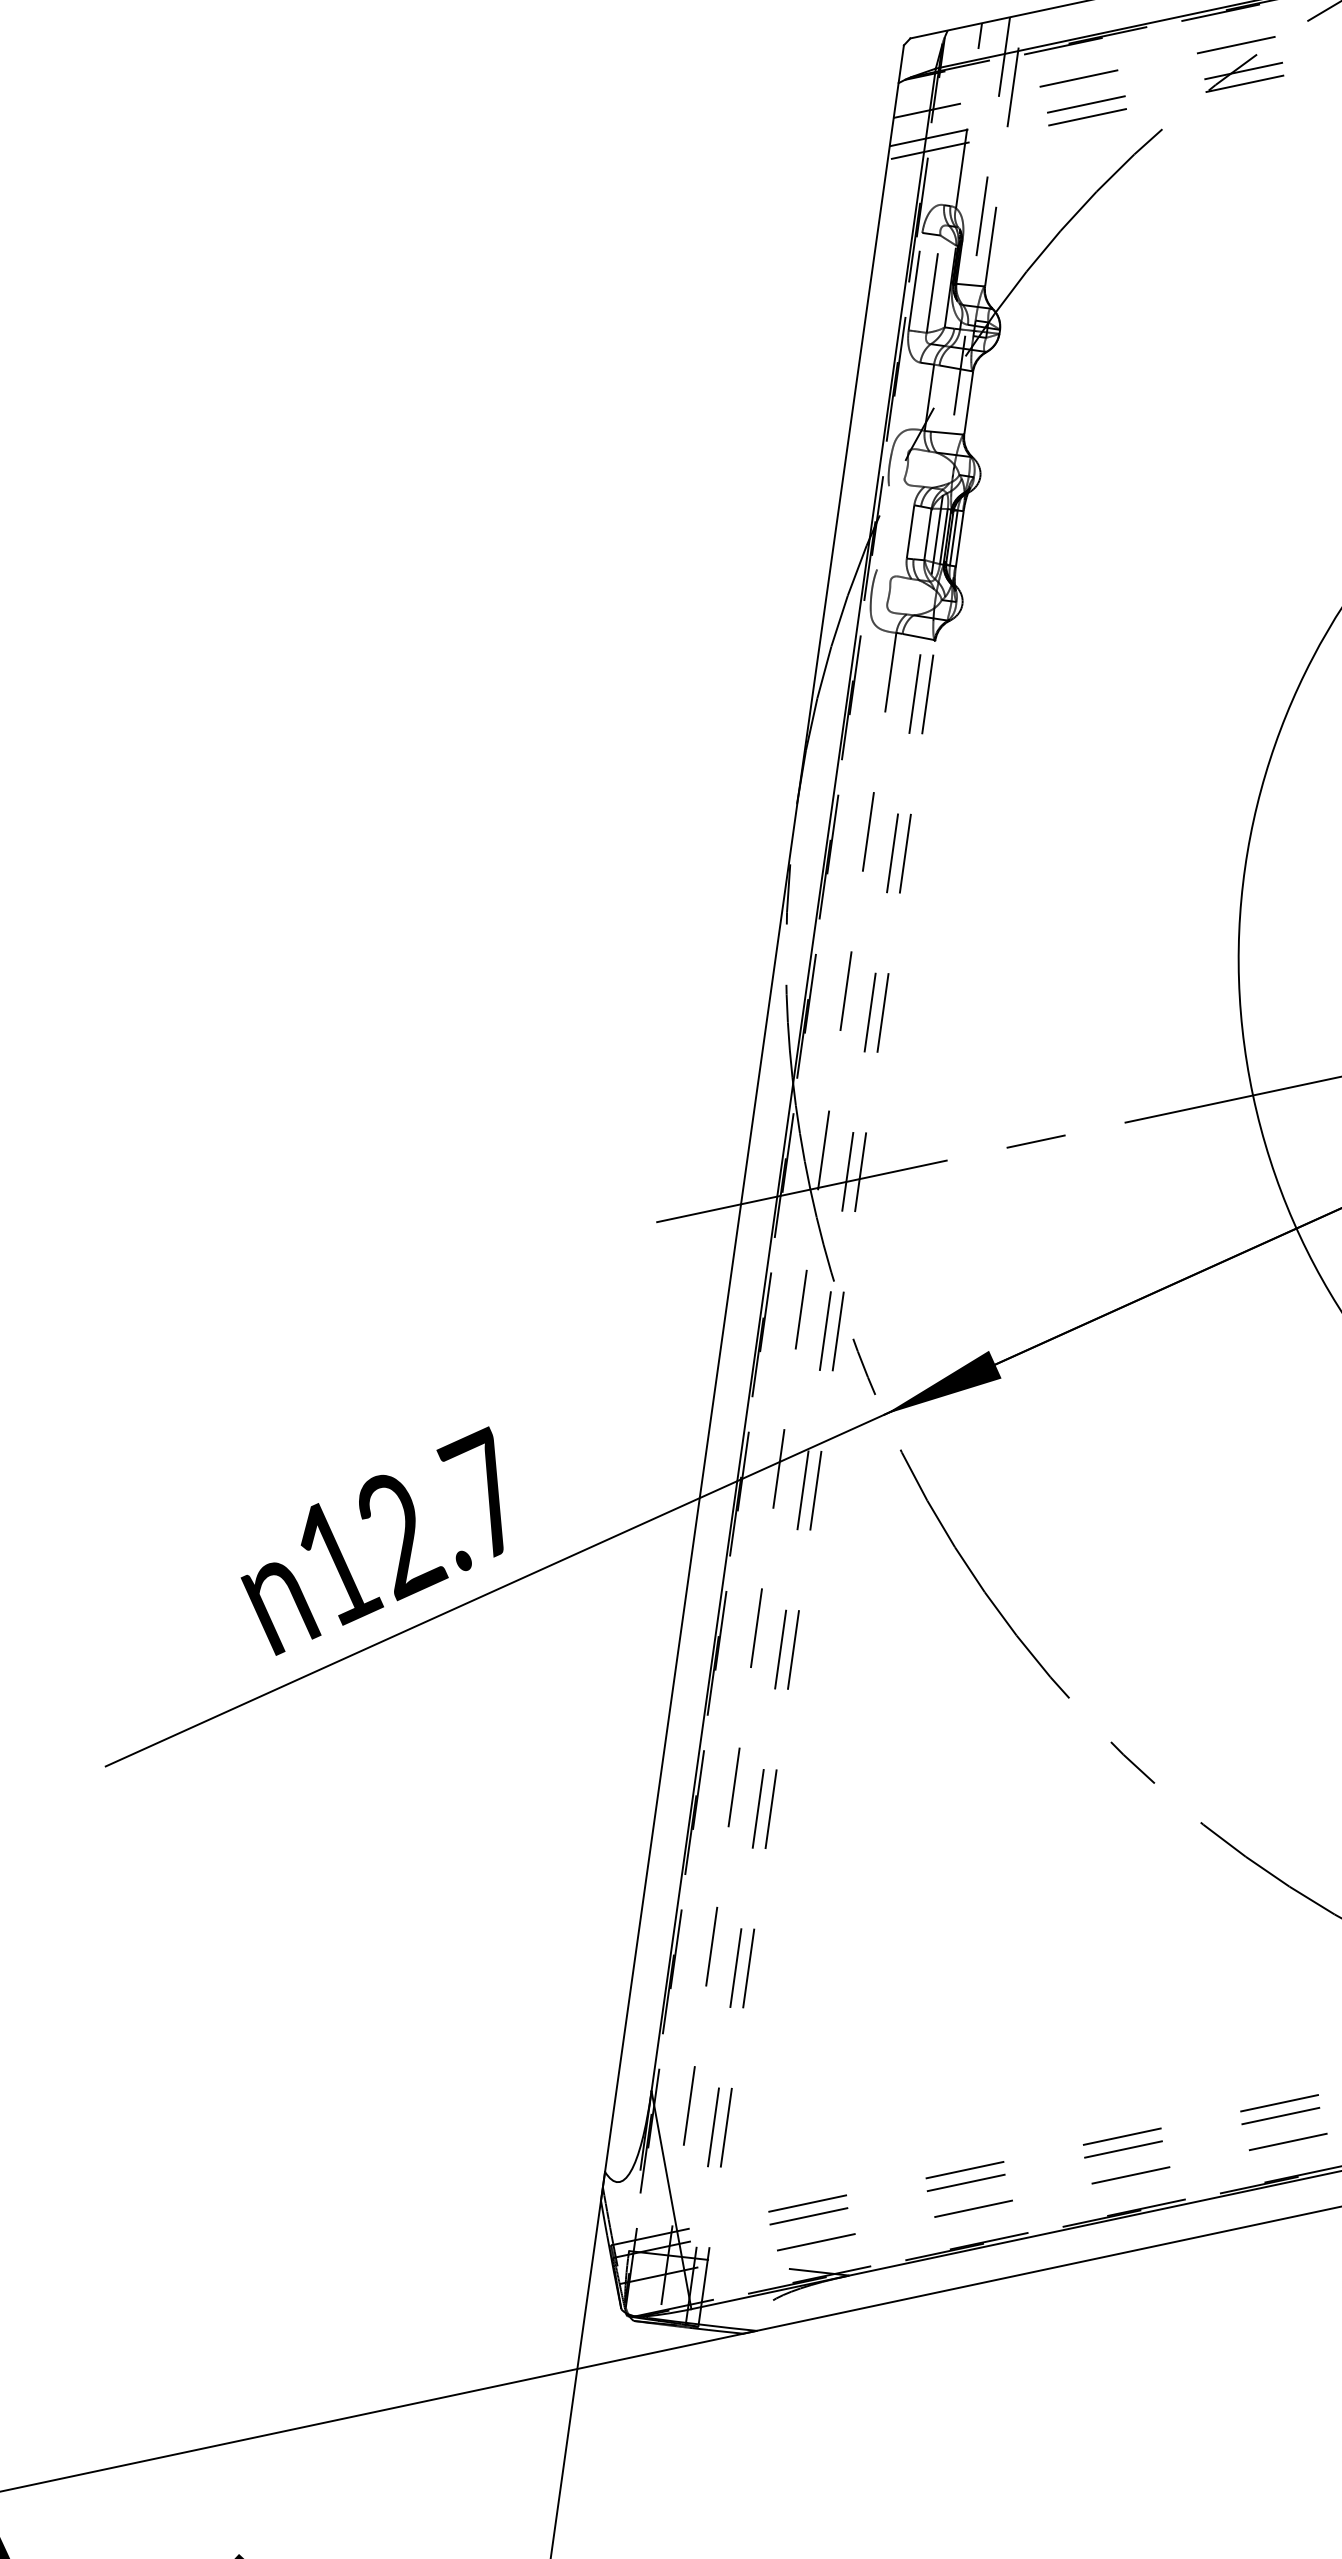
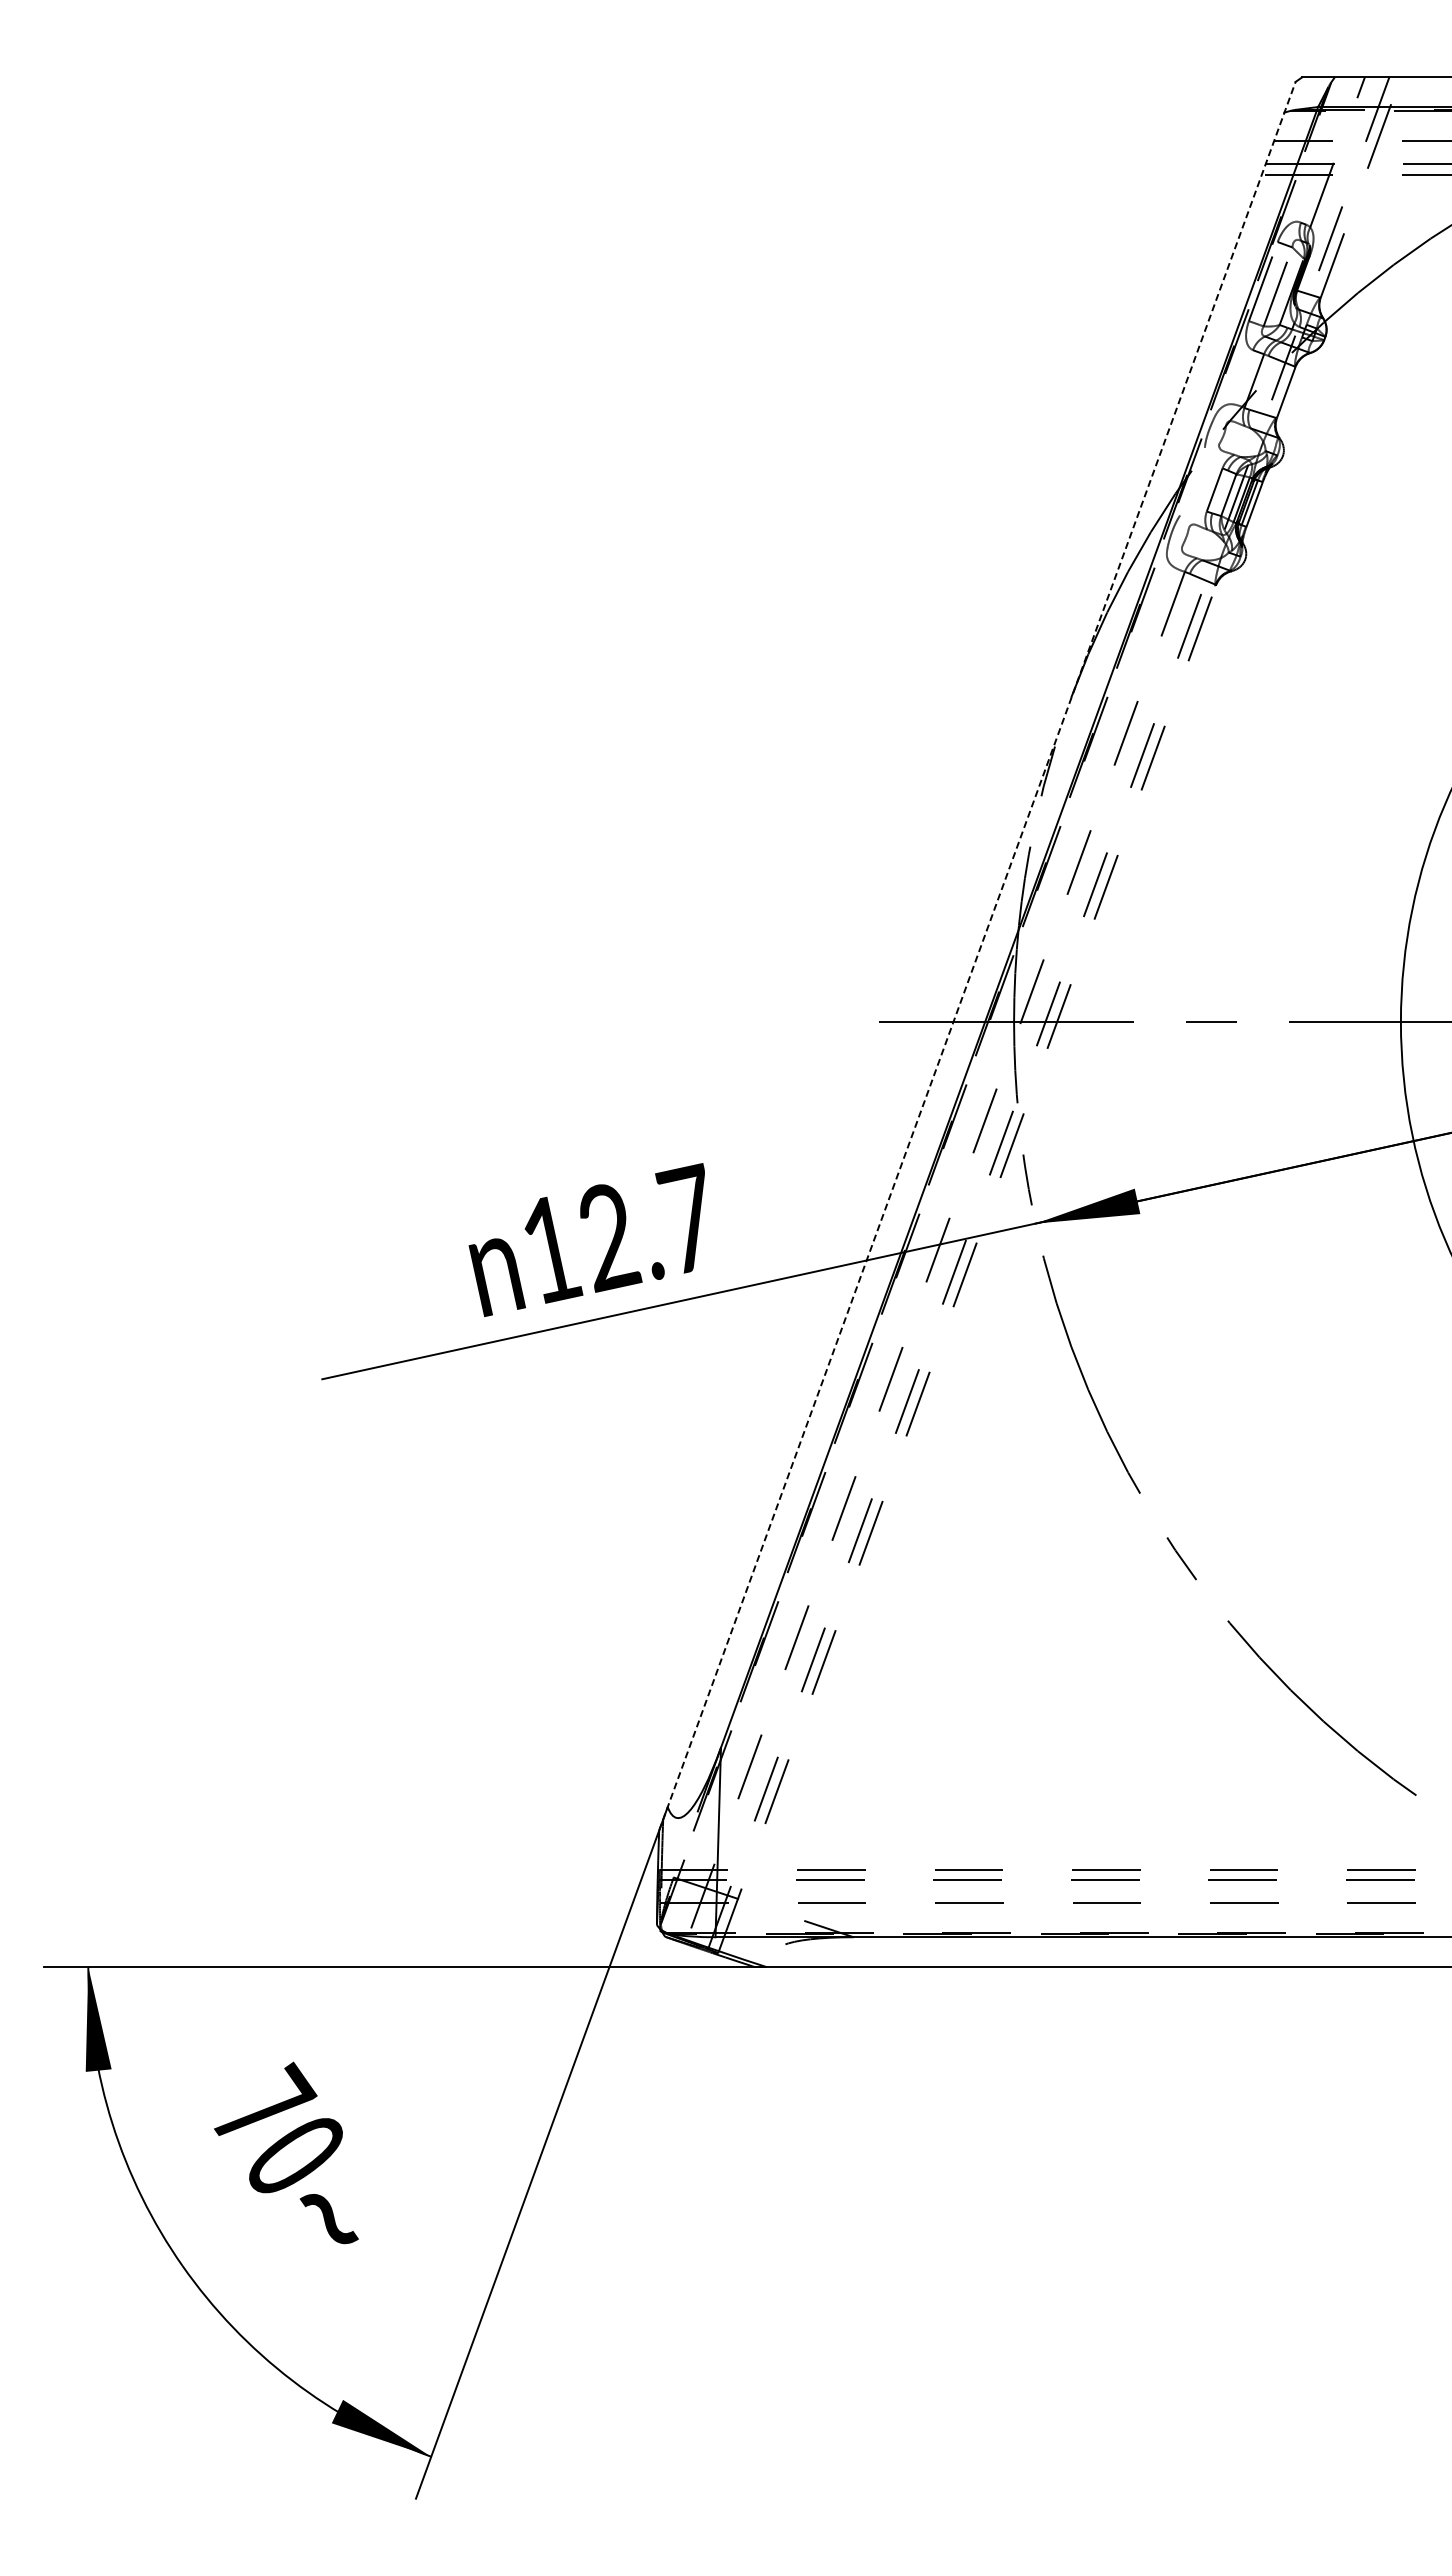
line: (752, 1122) -> (977, 955), solid -> dashed

